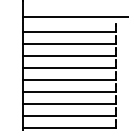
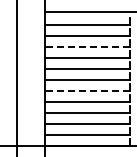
line: (69, 55) -> (87, 47), solid -> dashed
line: (69, 104) -> (87, 91), solid -> dashed

